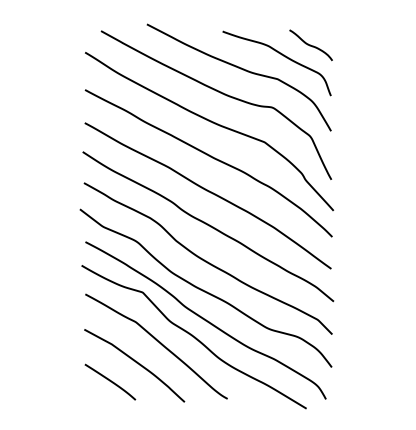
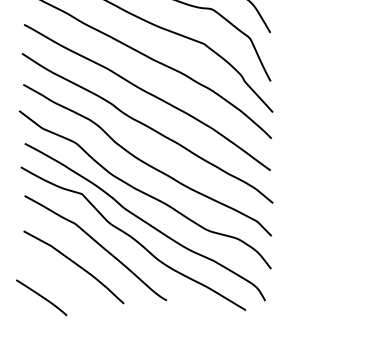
curve: (110, 381) -> (41, 297), moved

